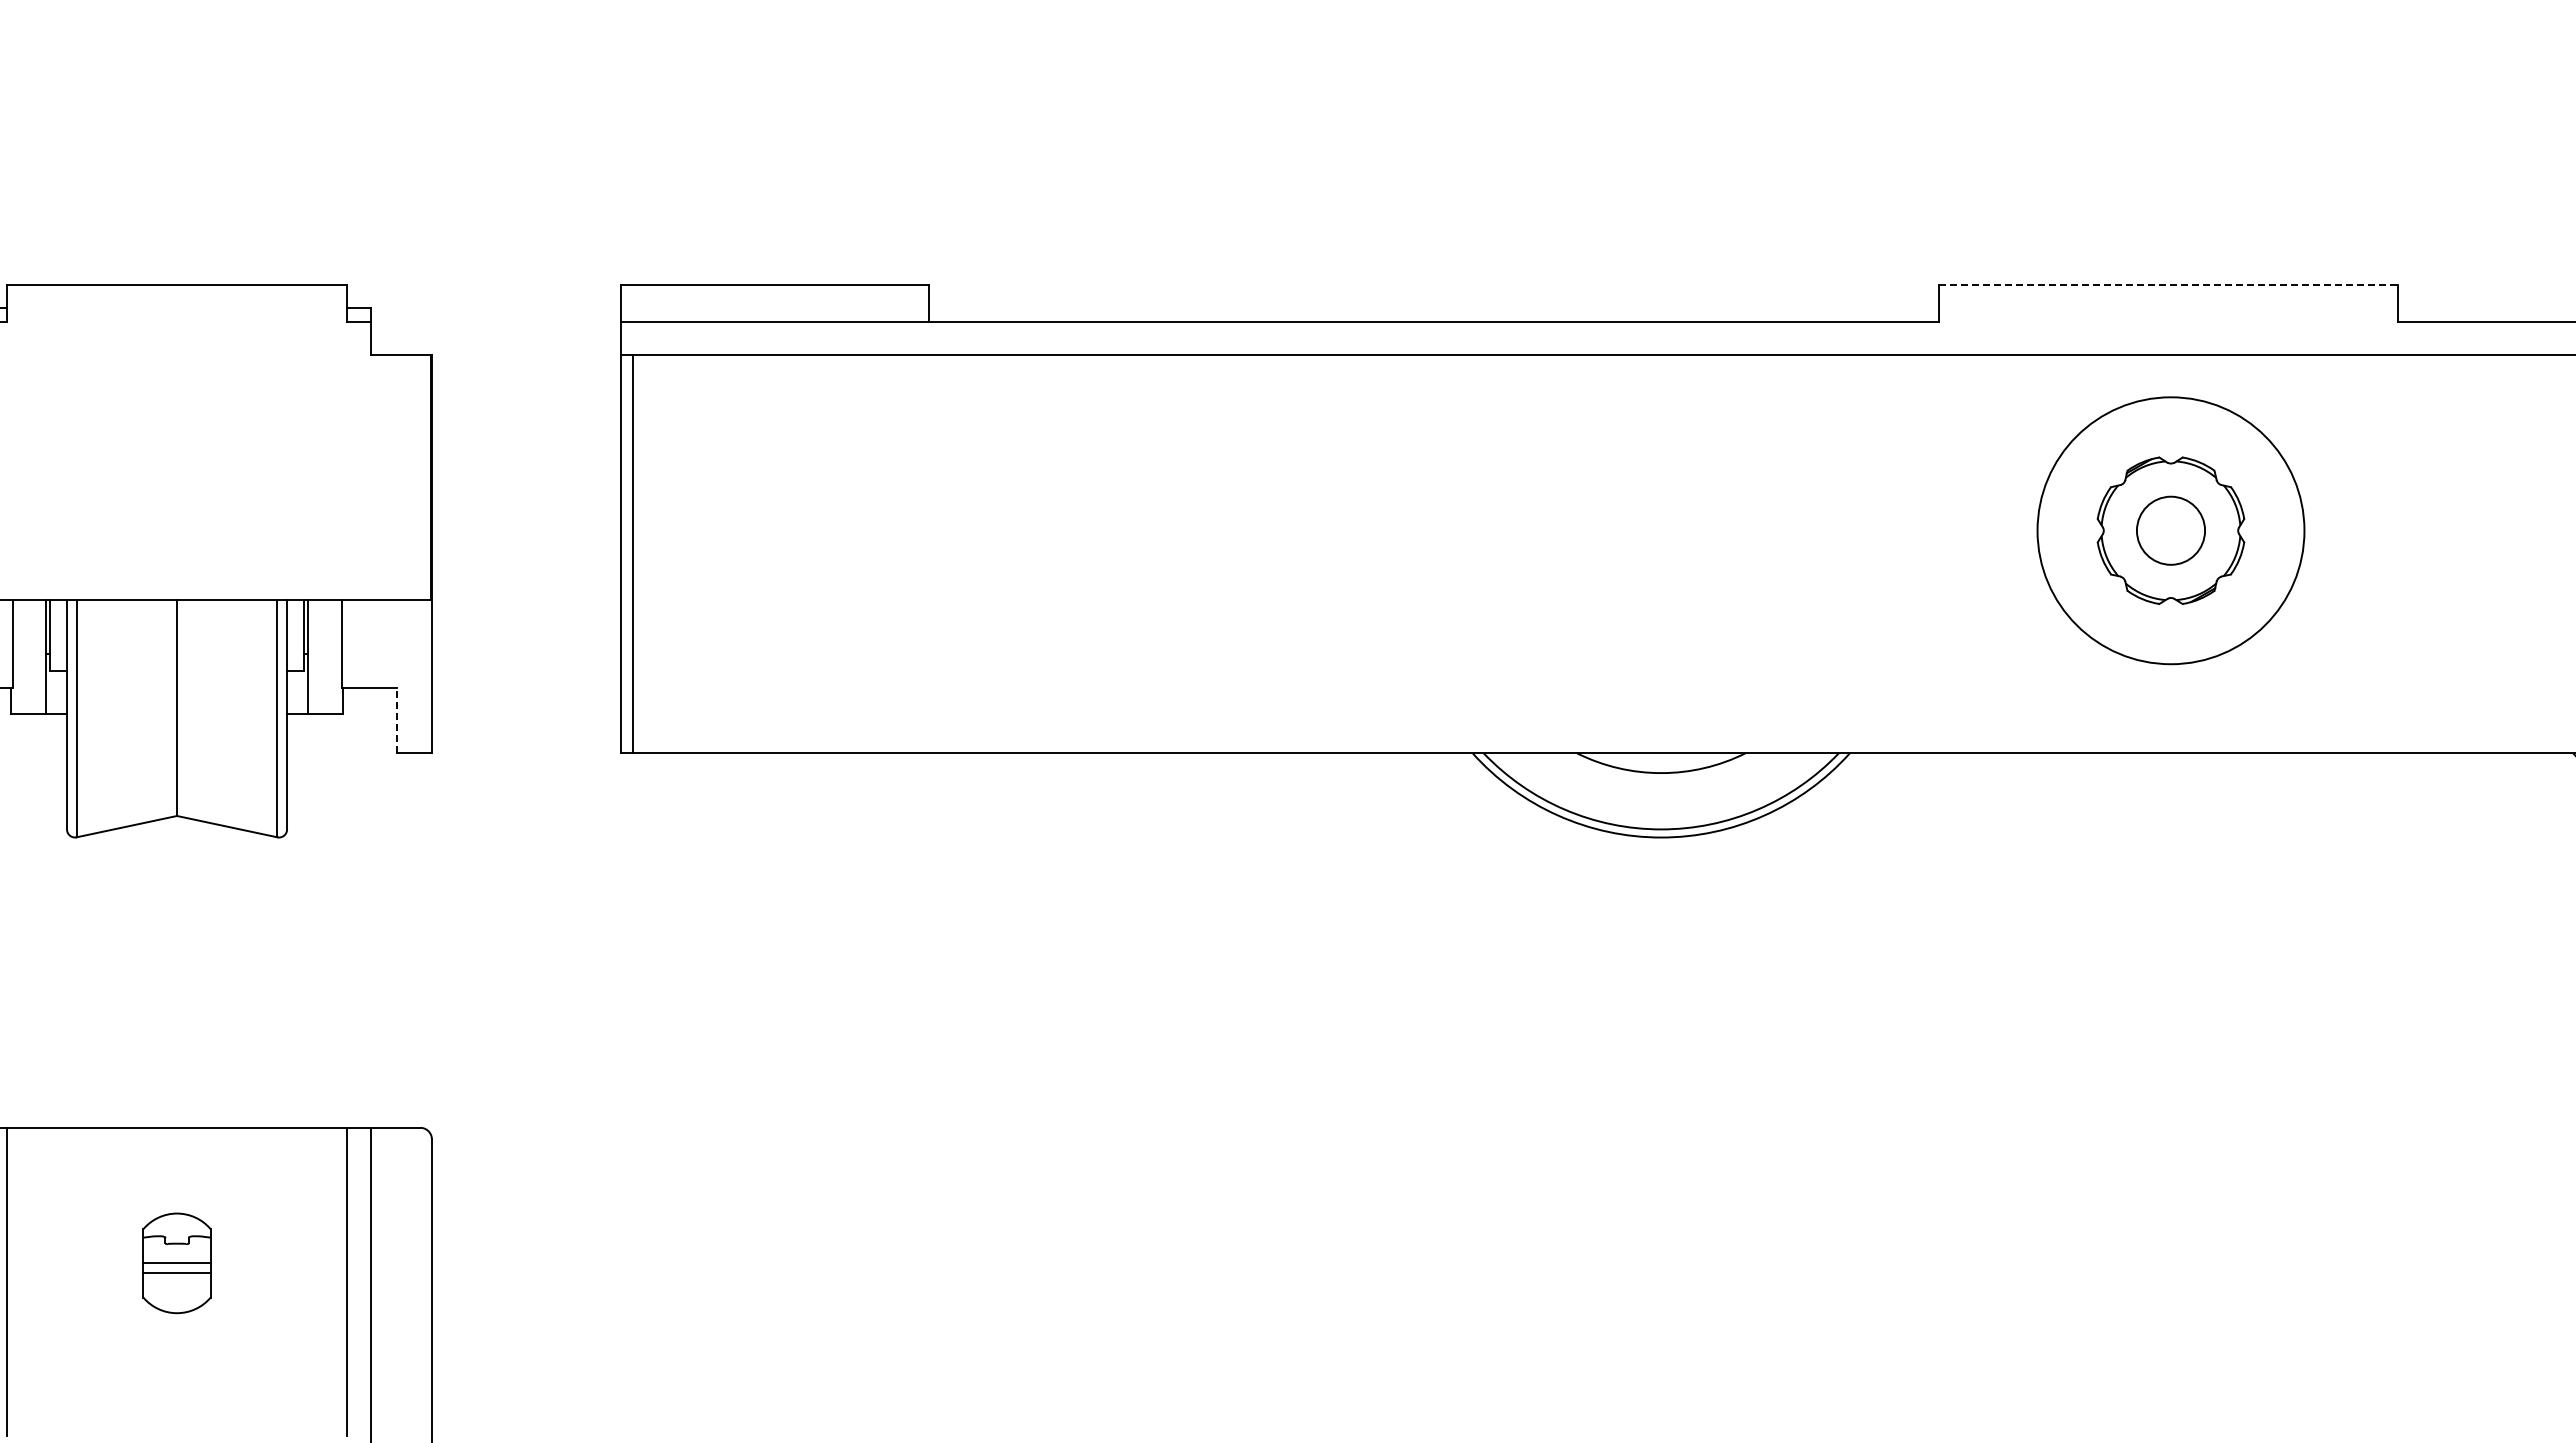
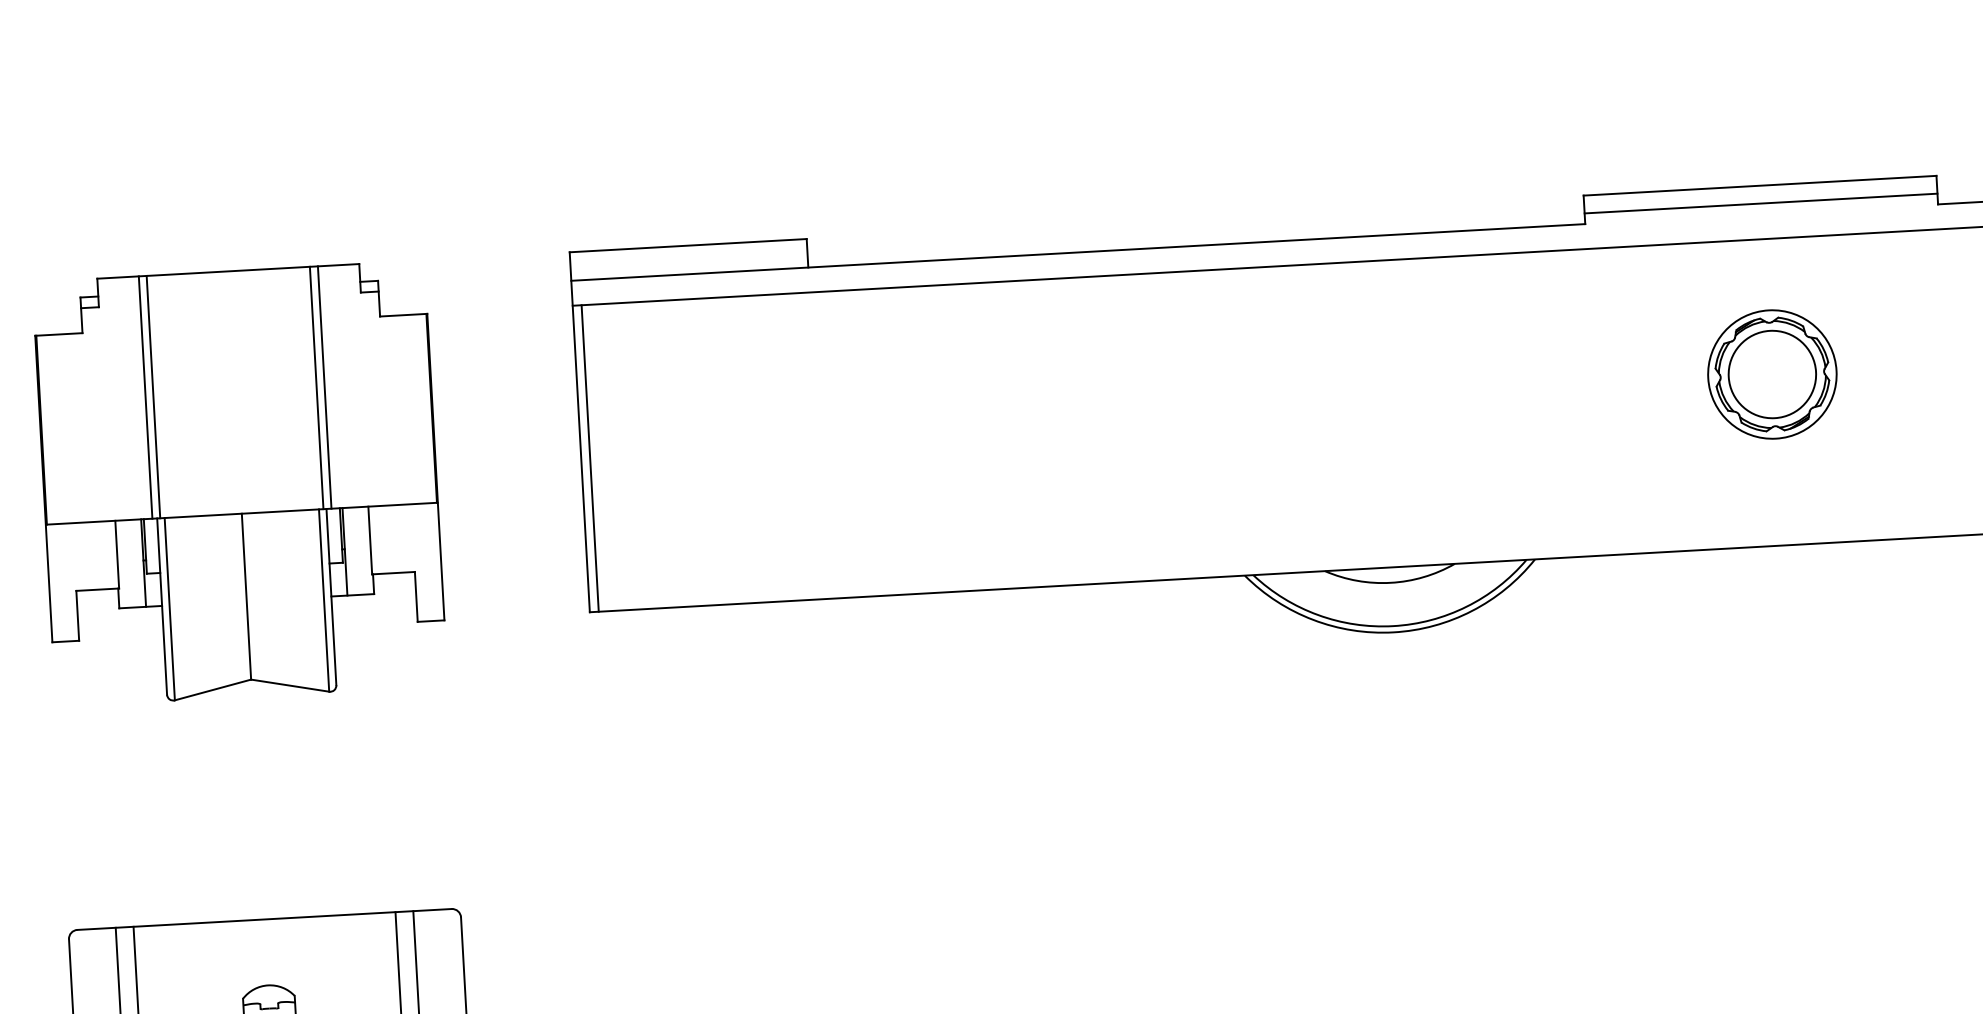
line: (2169, 285) -> (1760, 185), dashed -> solid
line: (2168, 308) -> (1760, 203), added
line: (60, 442) -> (145, 397), added
line: (70, 442) -> (153, 396), added
line: (283, 442) -> (316, 387), added
line: (293, 442) -> (324, 387), added
circle: (2170, 530) -> (1772, 374), size x0.62
circle: (2170, 530) -> (1772, 374), size x1.67
line: (397, 720) -> (416, 596), dashed -> solid

